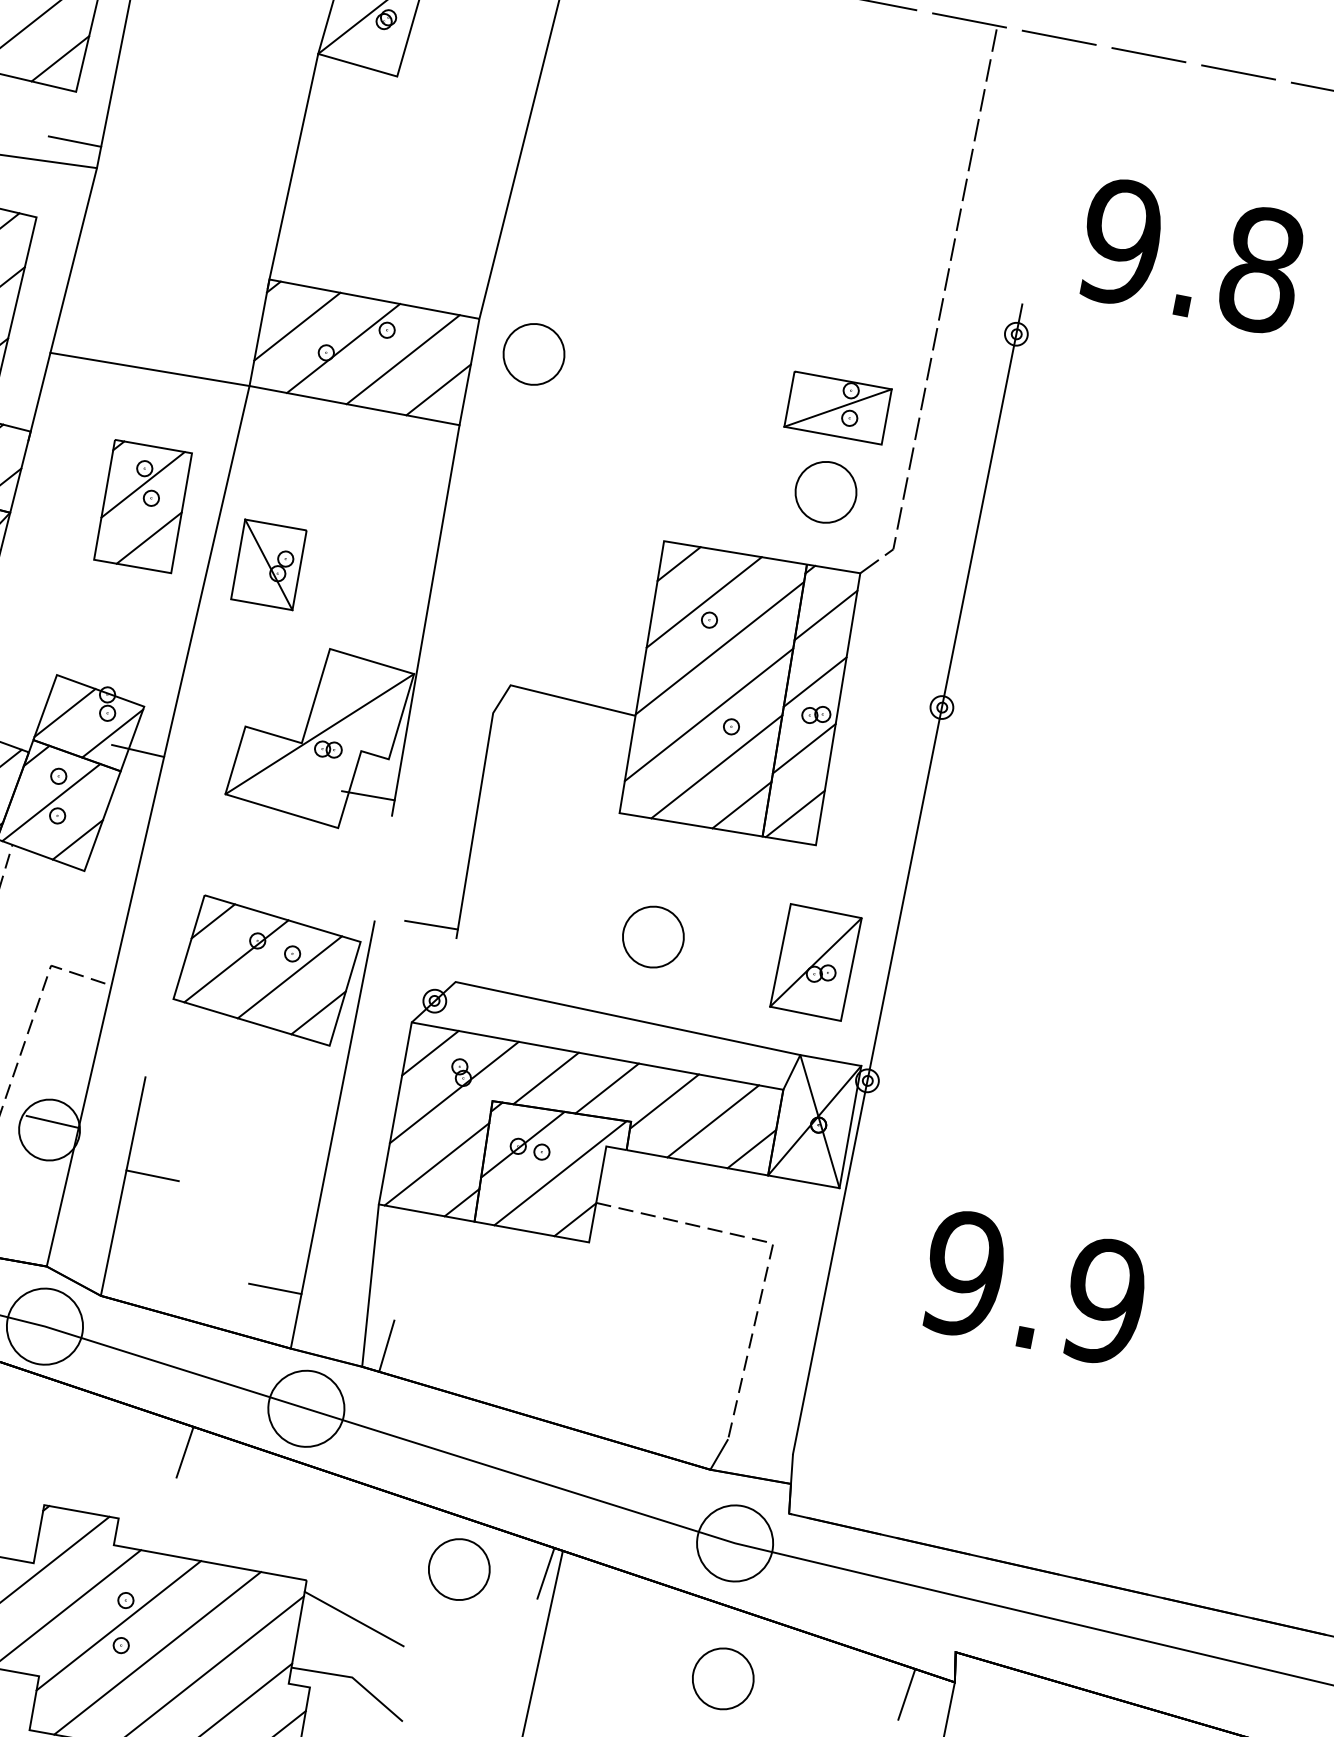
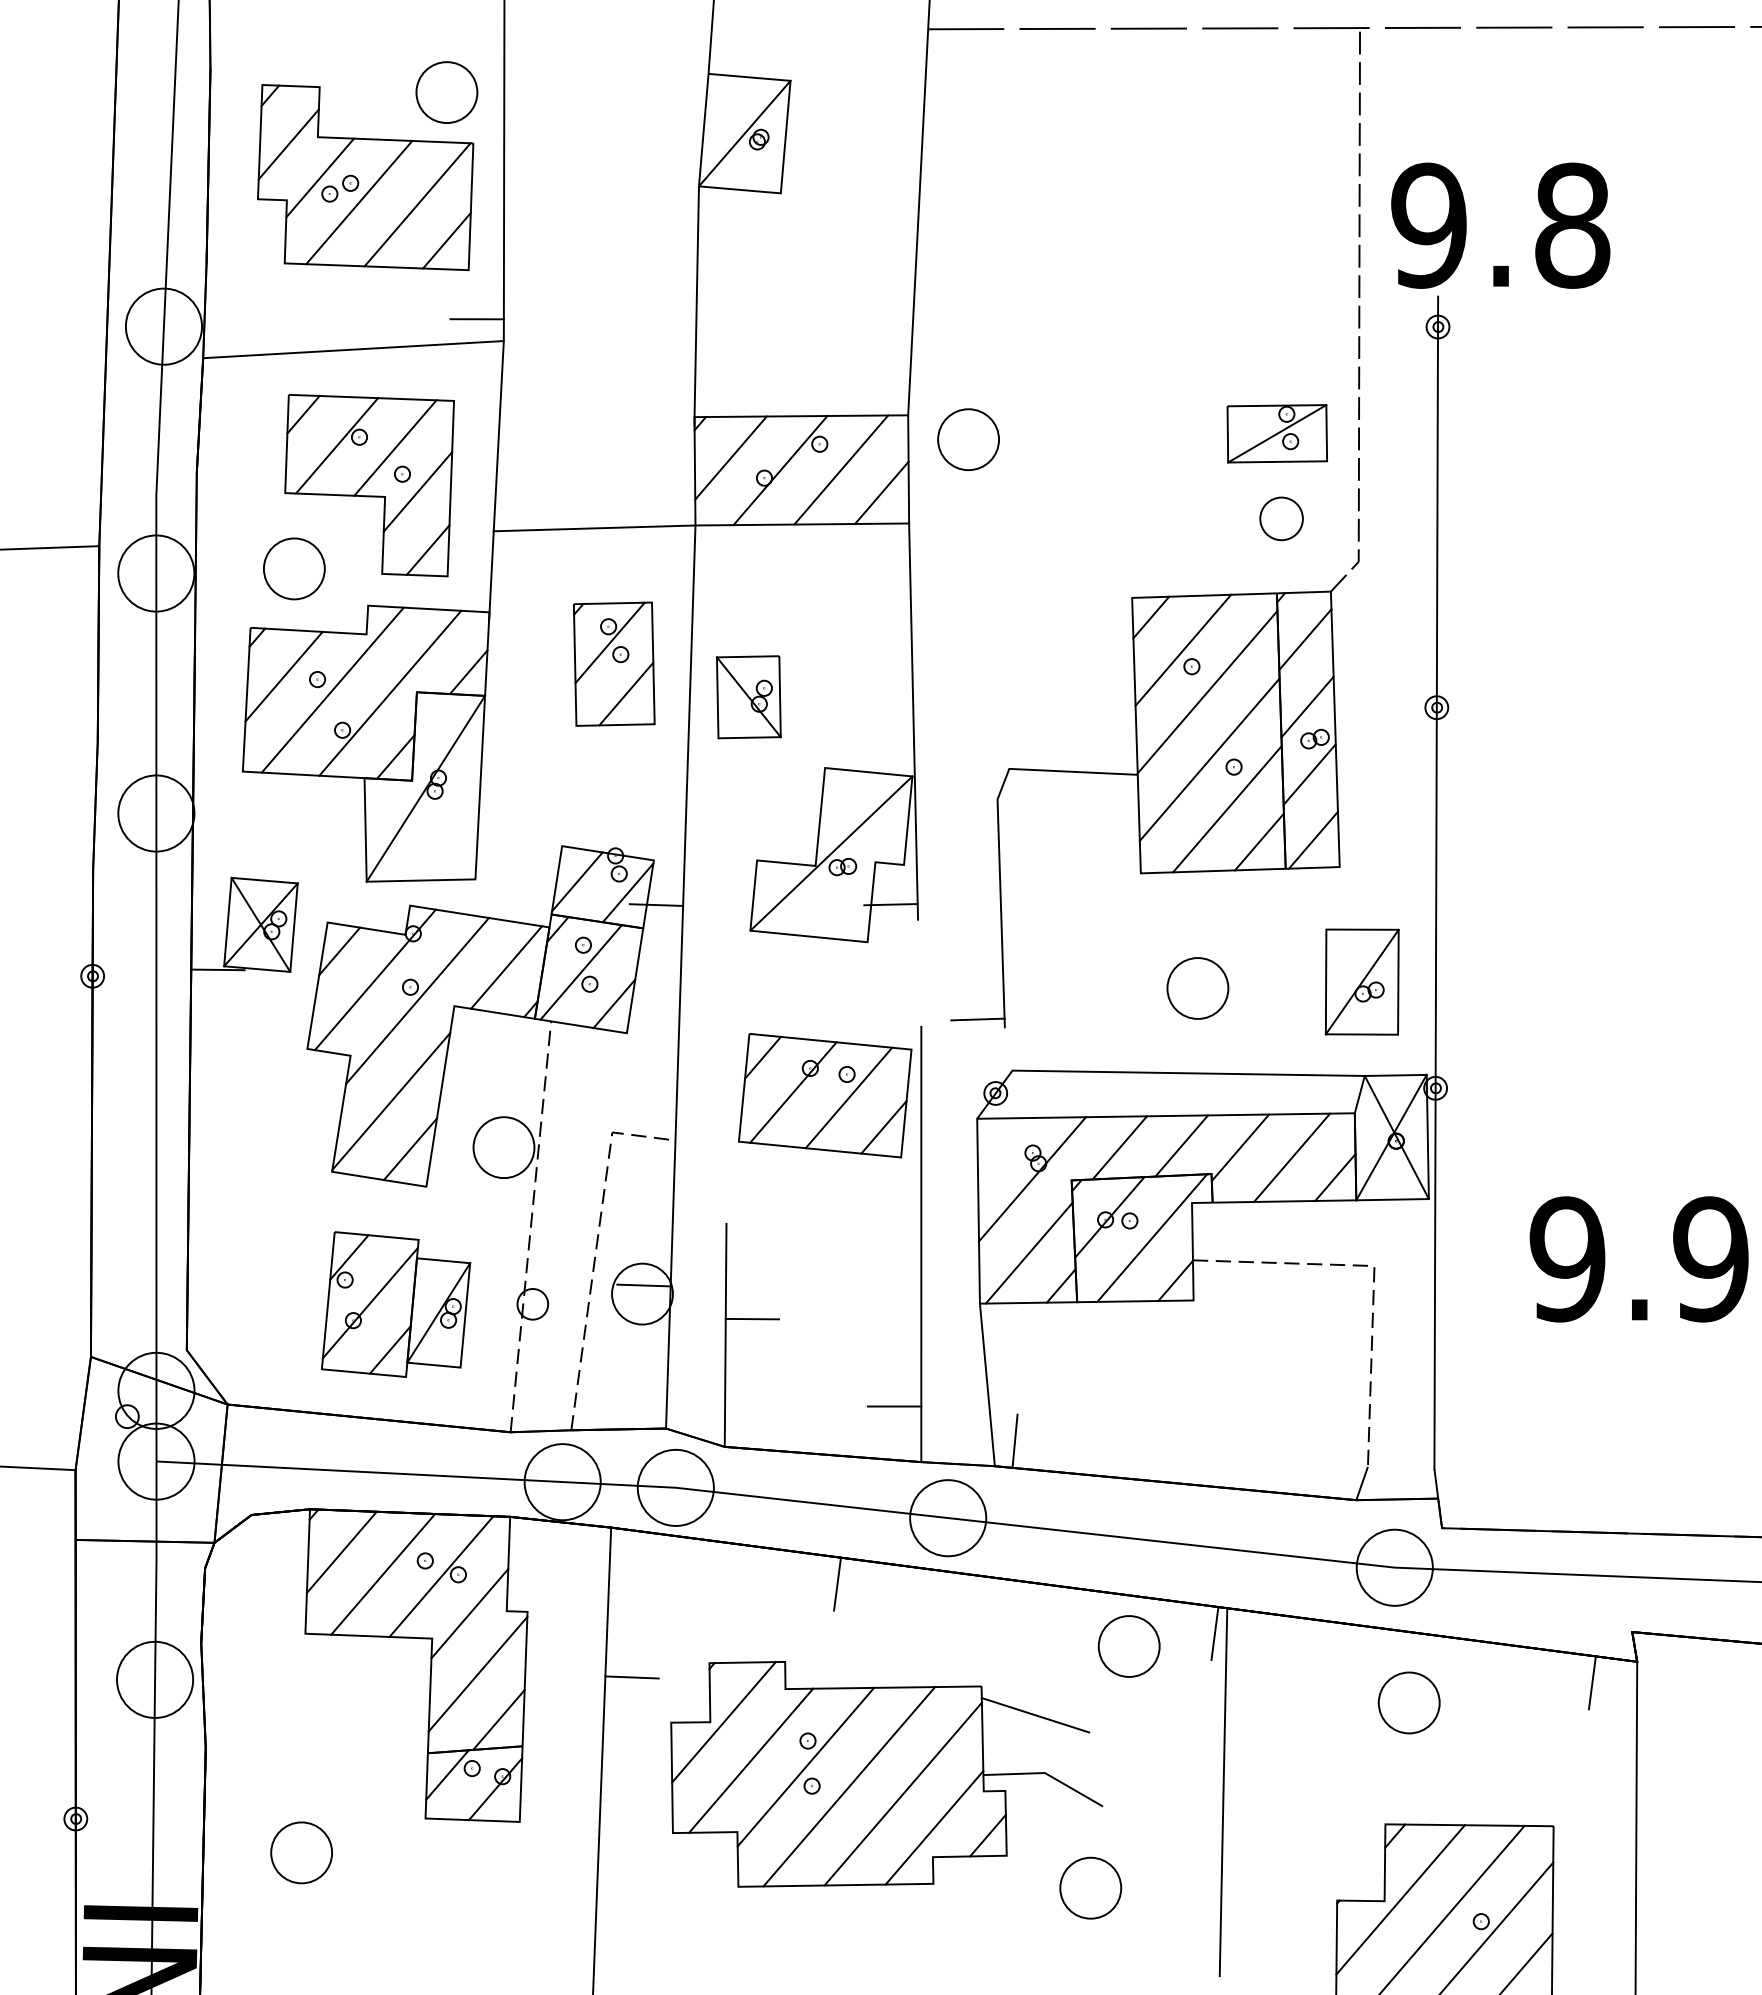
text: (1191, 255) -> (1500, 225), moved
part: (825, 491) -> (1281, 518), size x0.7
line: (430, 1053) -> (1001, 1145), removed

